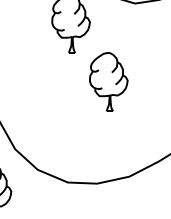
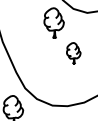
part: (108, 81) -> (73, 53), size x0.7

